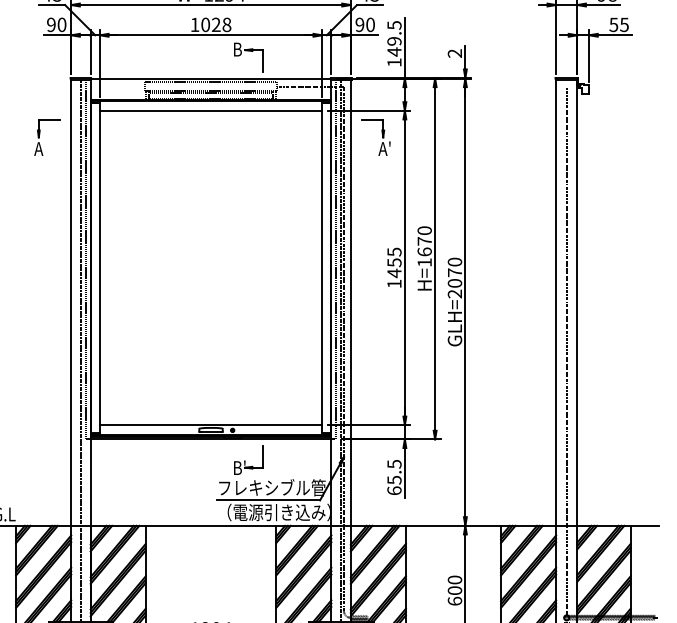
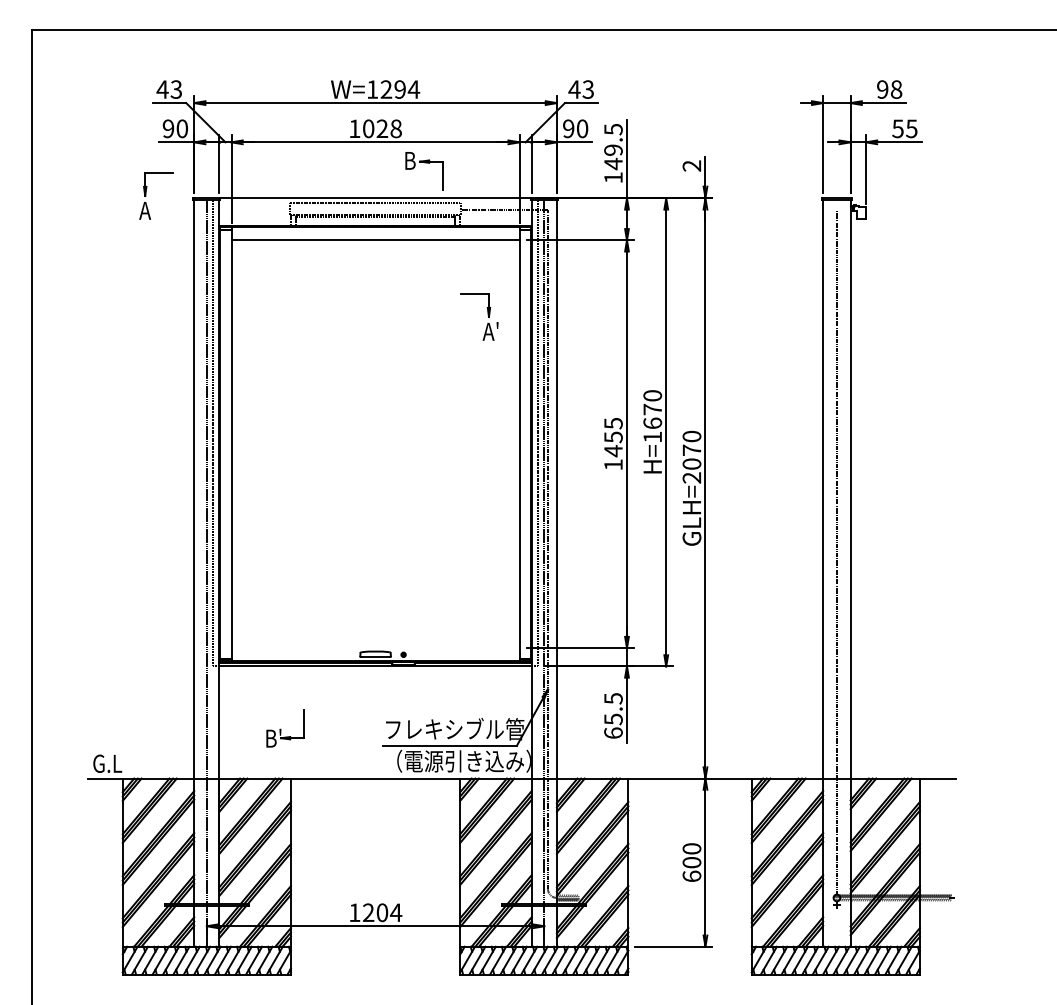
part: (382, 136) -> (487, 315), moved
part: (39, 137) -> (146, 195), moved
line: (210, 425) -> (375, 648), removed
part: (248, 460) -> (285, 728), moved

